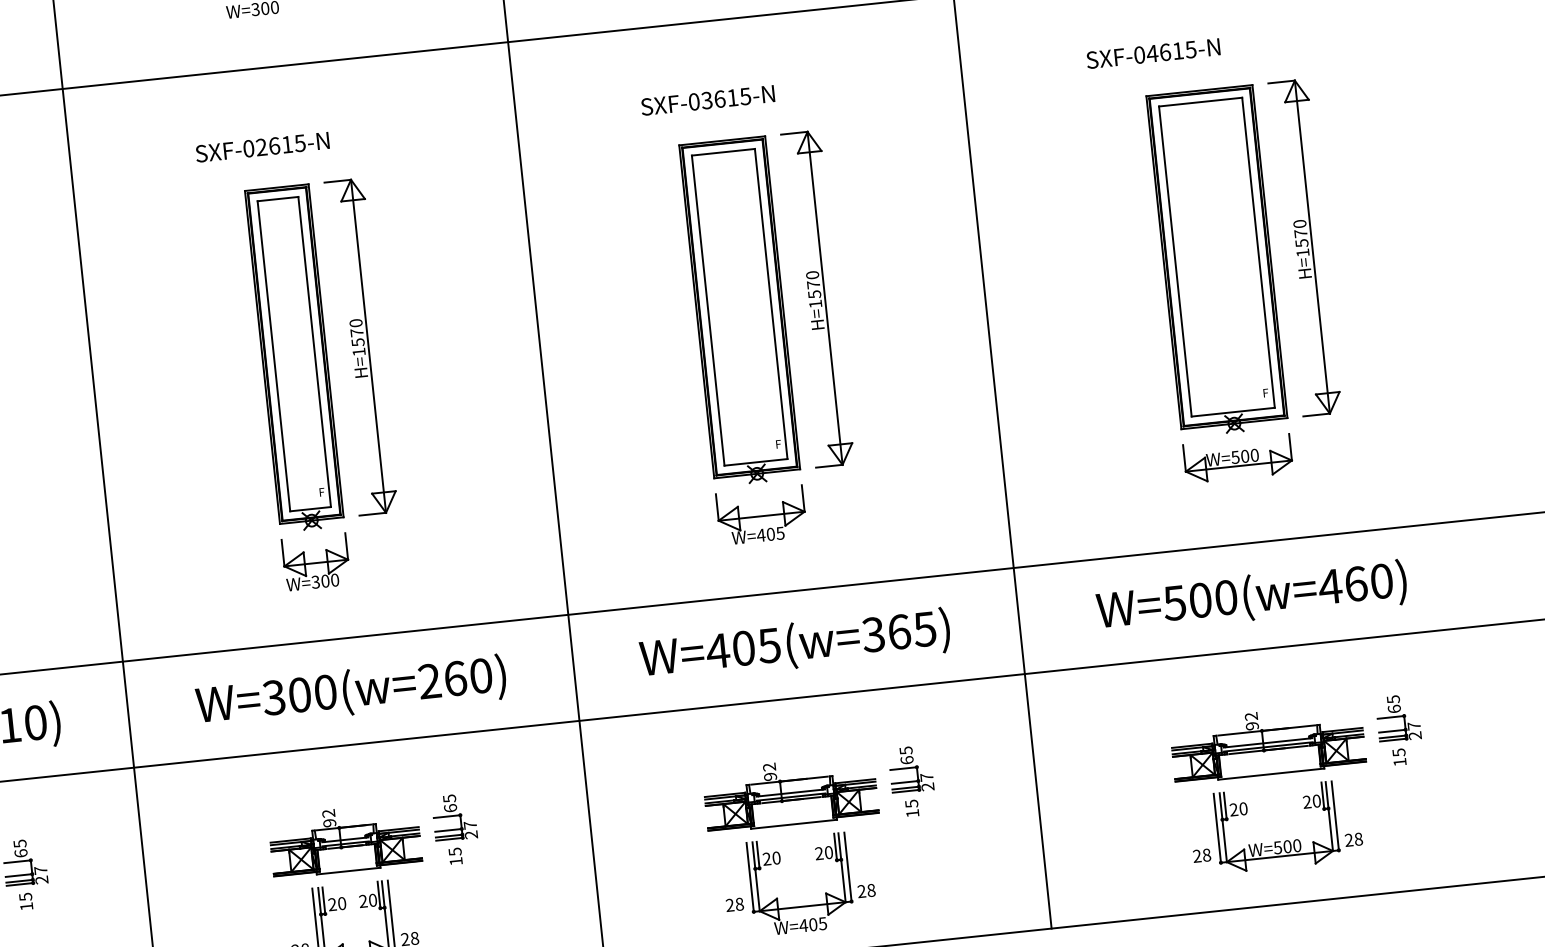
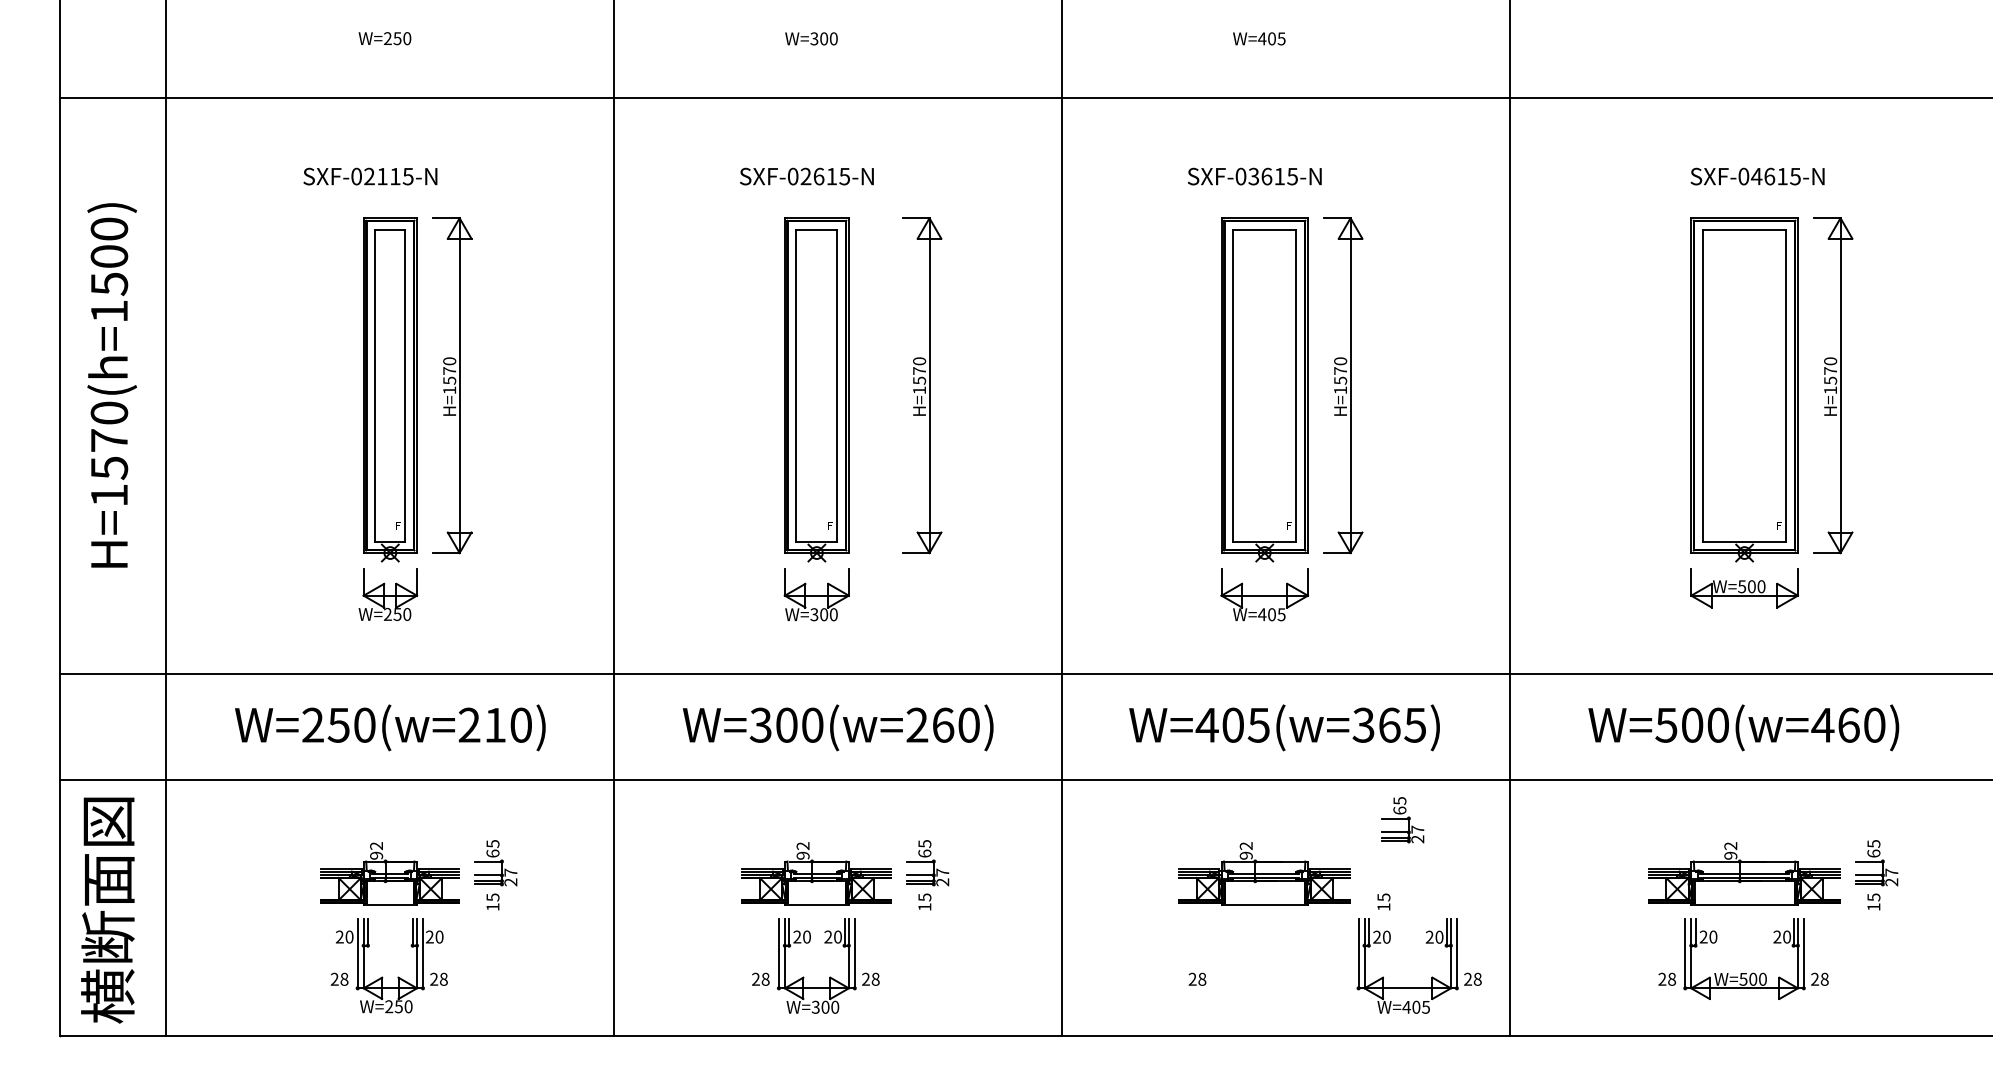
text: (1153, 53) -> (1757, 176), moved
part: (361, 346) -> (922, 385), moved
part: (910, 769) -> (1402, 820), moved
part: (825, 893) -> (1431, 977), moved

